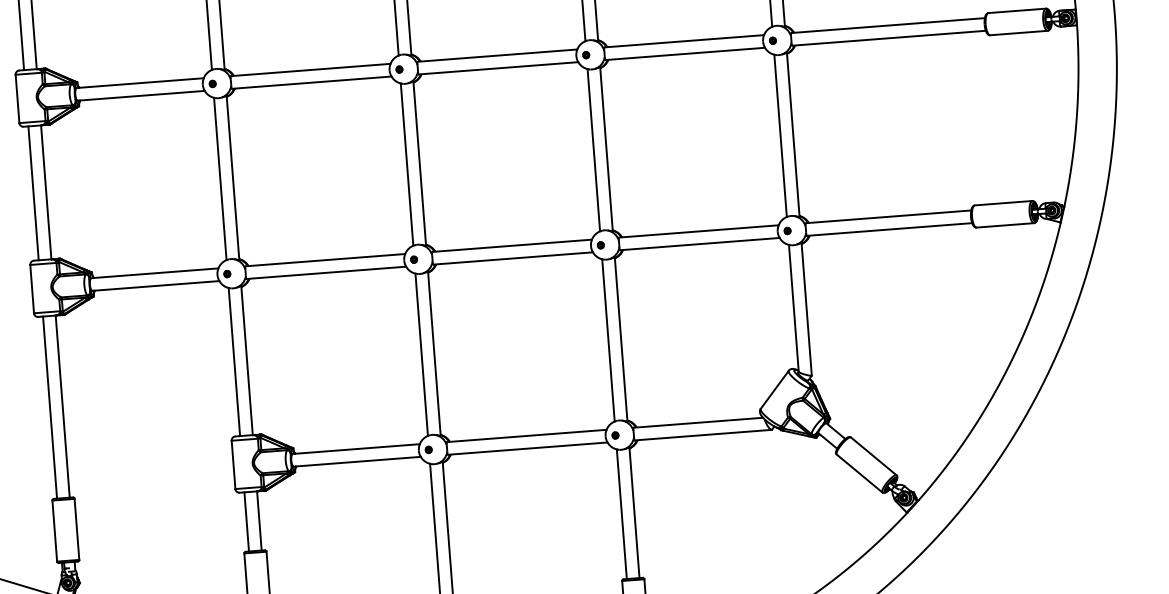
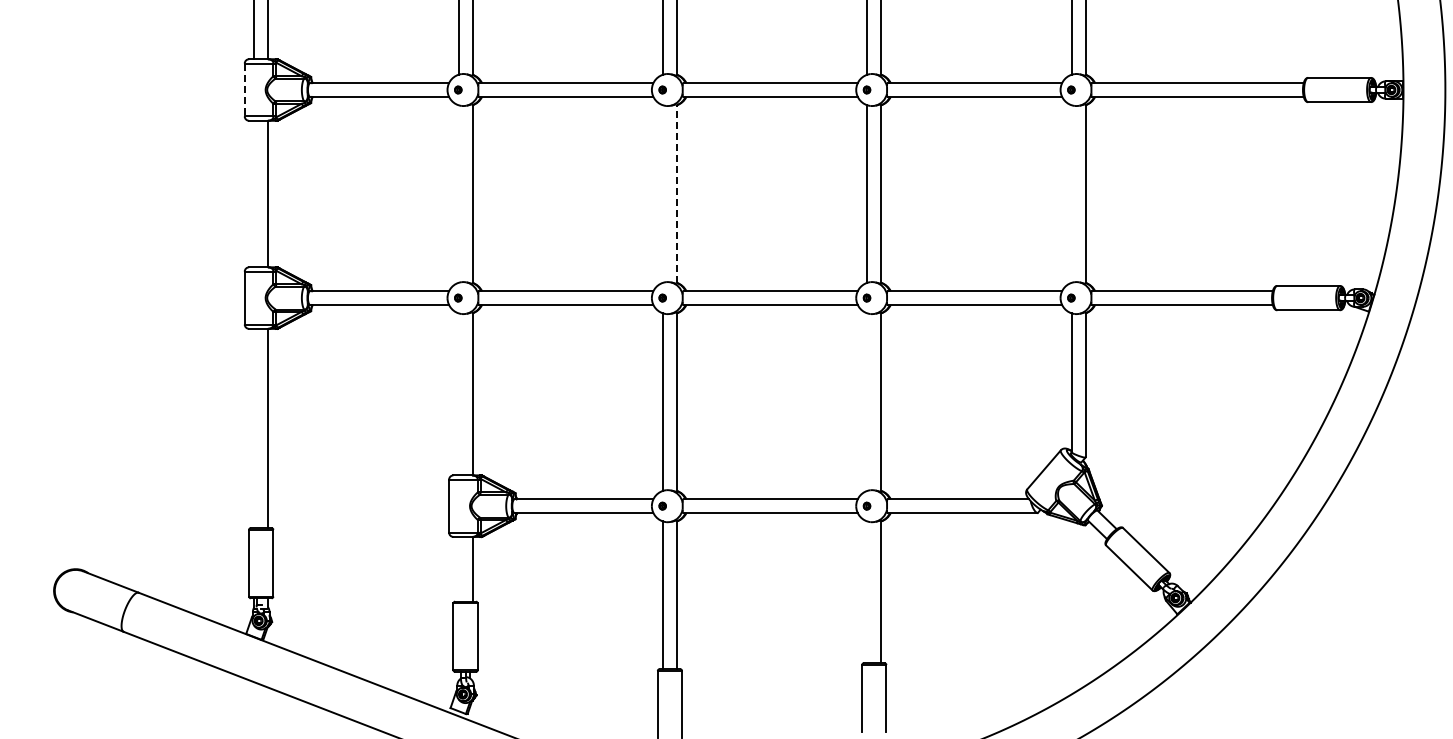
line: (17, 99) -> (244, 90), solid -> dashed
line: (780, 135) -> (1071, 193), removed
line: (419, 163) -> (676, 193), solid -> dashed
line: (407, 164) -> (663, 193), removed
line: (220, 178) -> (458, 193), removed
line: (33, 192) -> (254, 193), removed
line: (608, 339) -> (867, 401), removed
line: (234, 362) -> (458, 394), removed
line: (50, 407) -> (254, 428), removed
line: (621, 514) -> (867, 592), removed
line: (246, 521) -> (458, 568), removed

